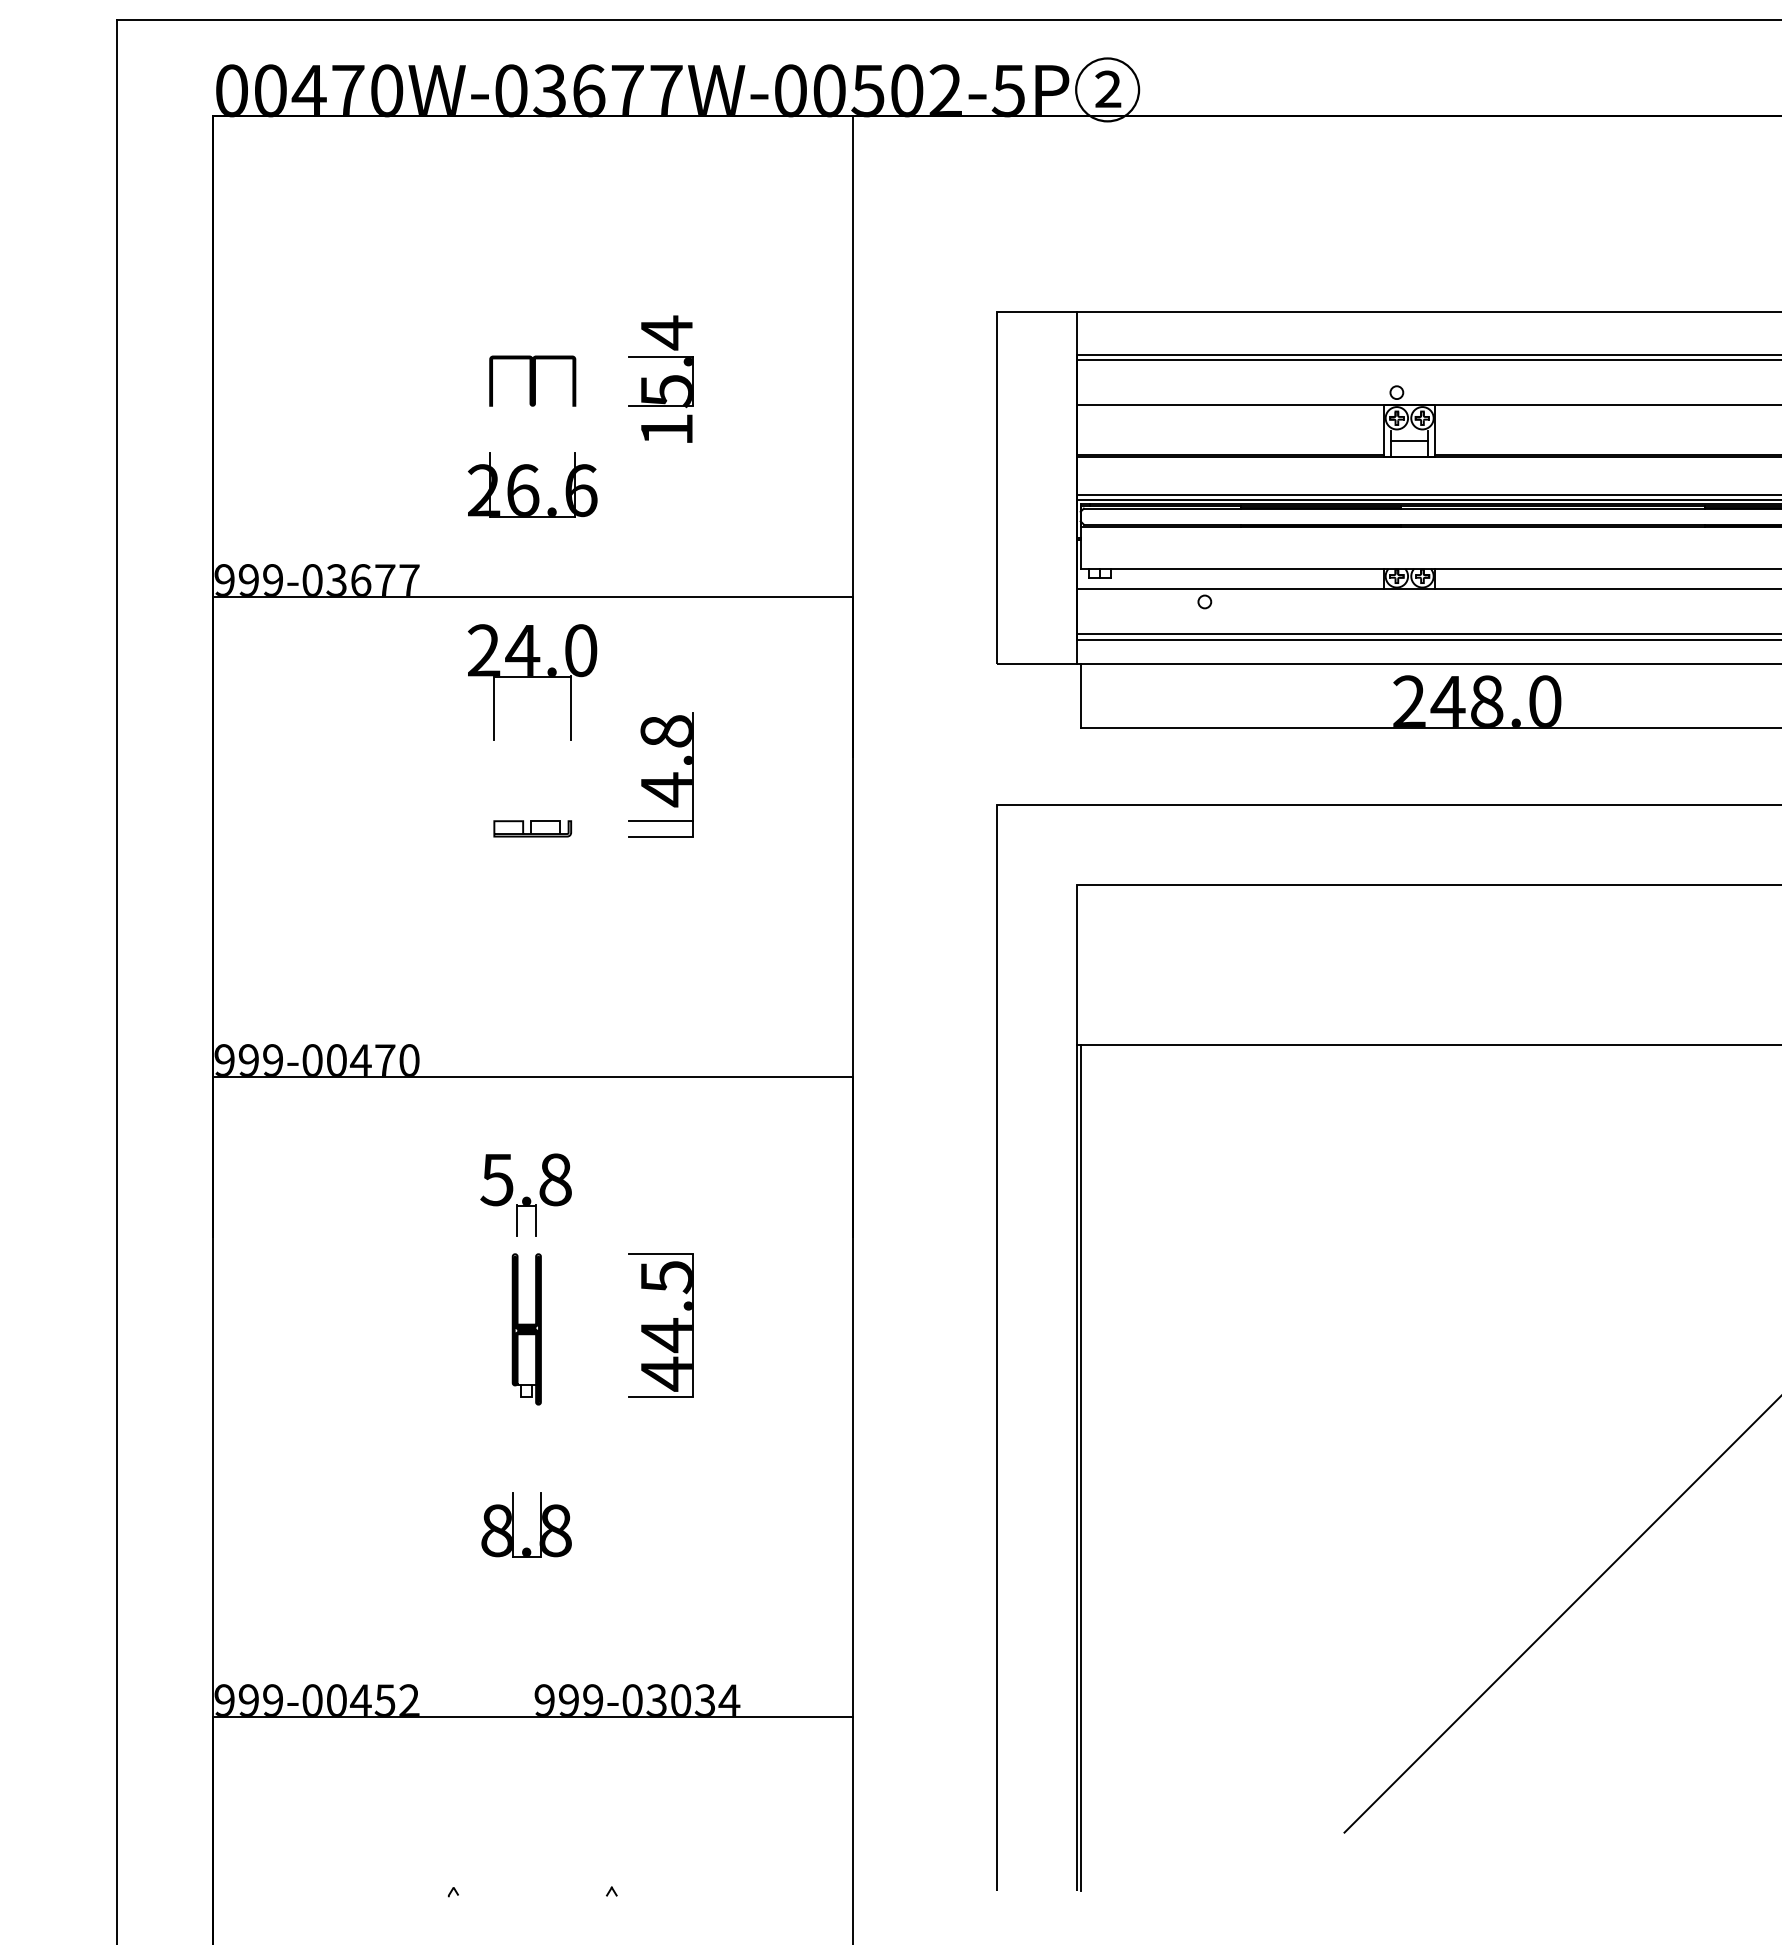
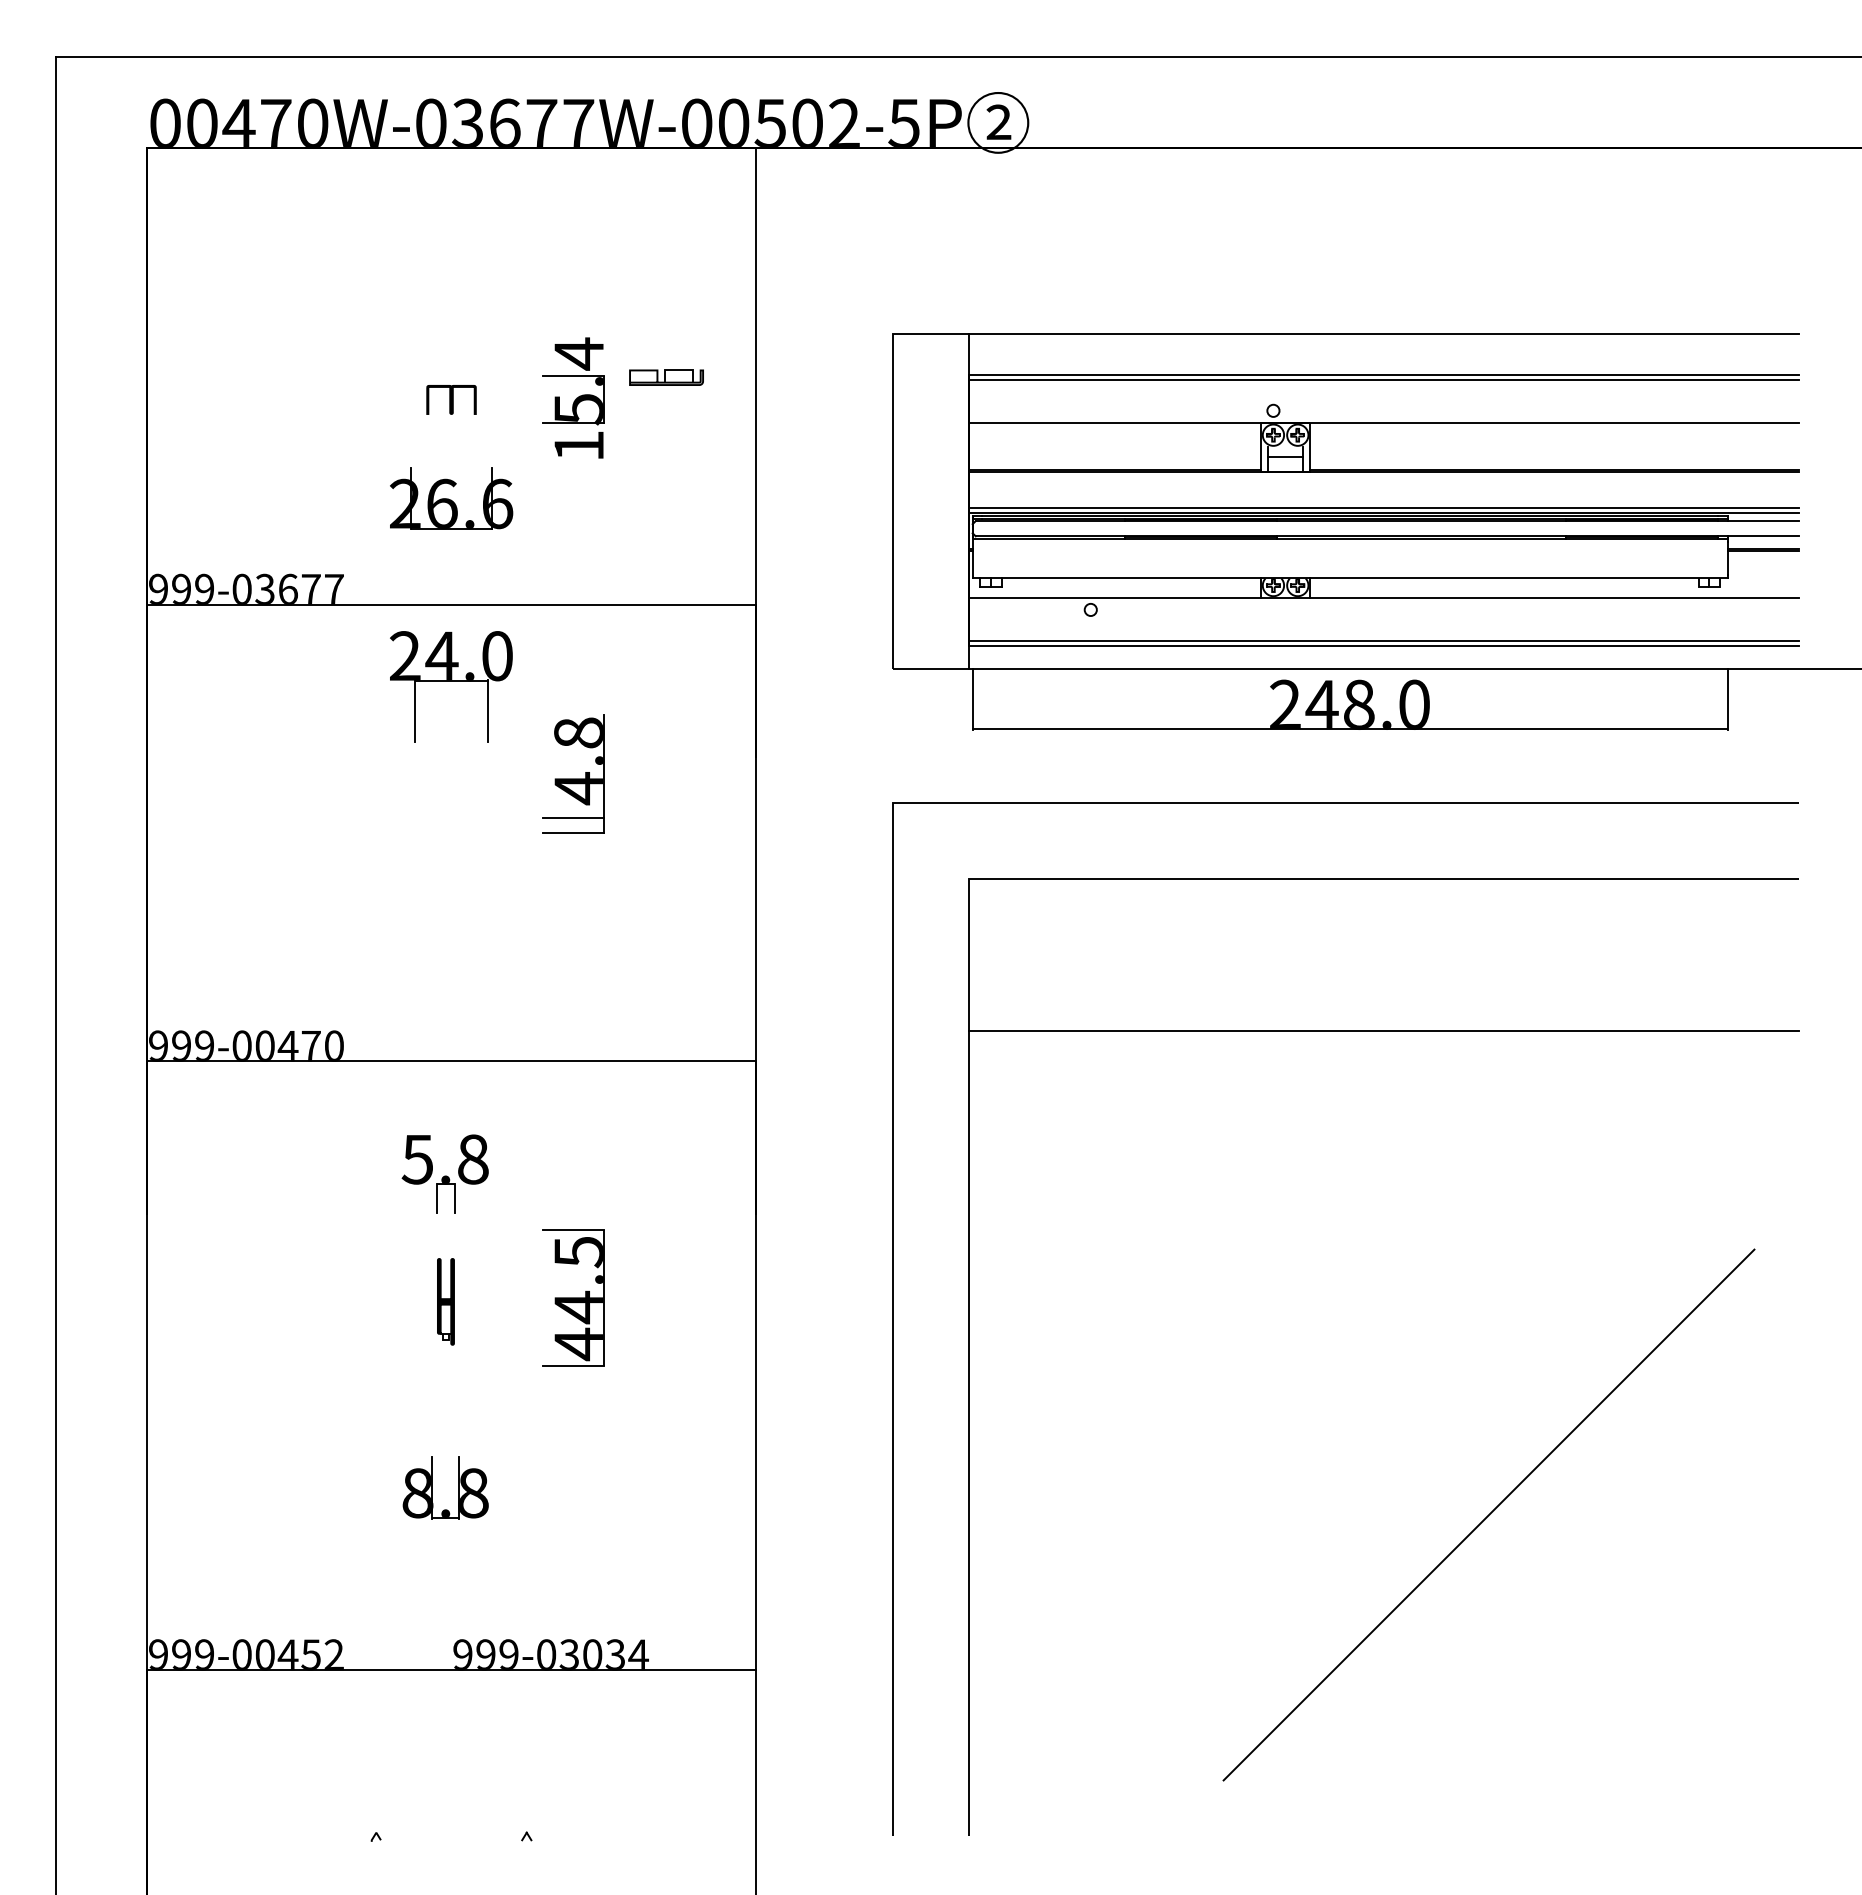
part: (532, 380) -> (451, 399), size x0.6
part: (532, 828) -> (666, 377), moved
part: (526, 1329) -> (445, 1301), size x0.6
line: (1080, 1467) -> (972, 1433), removed

